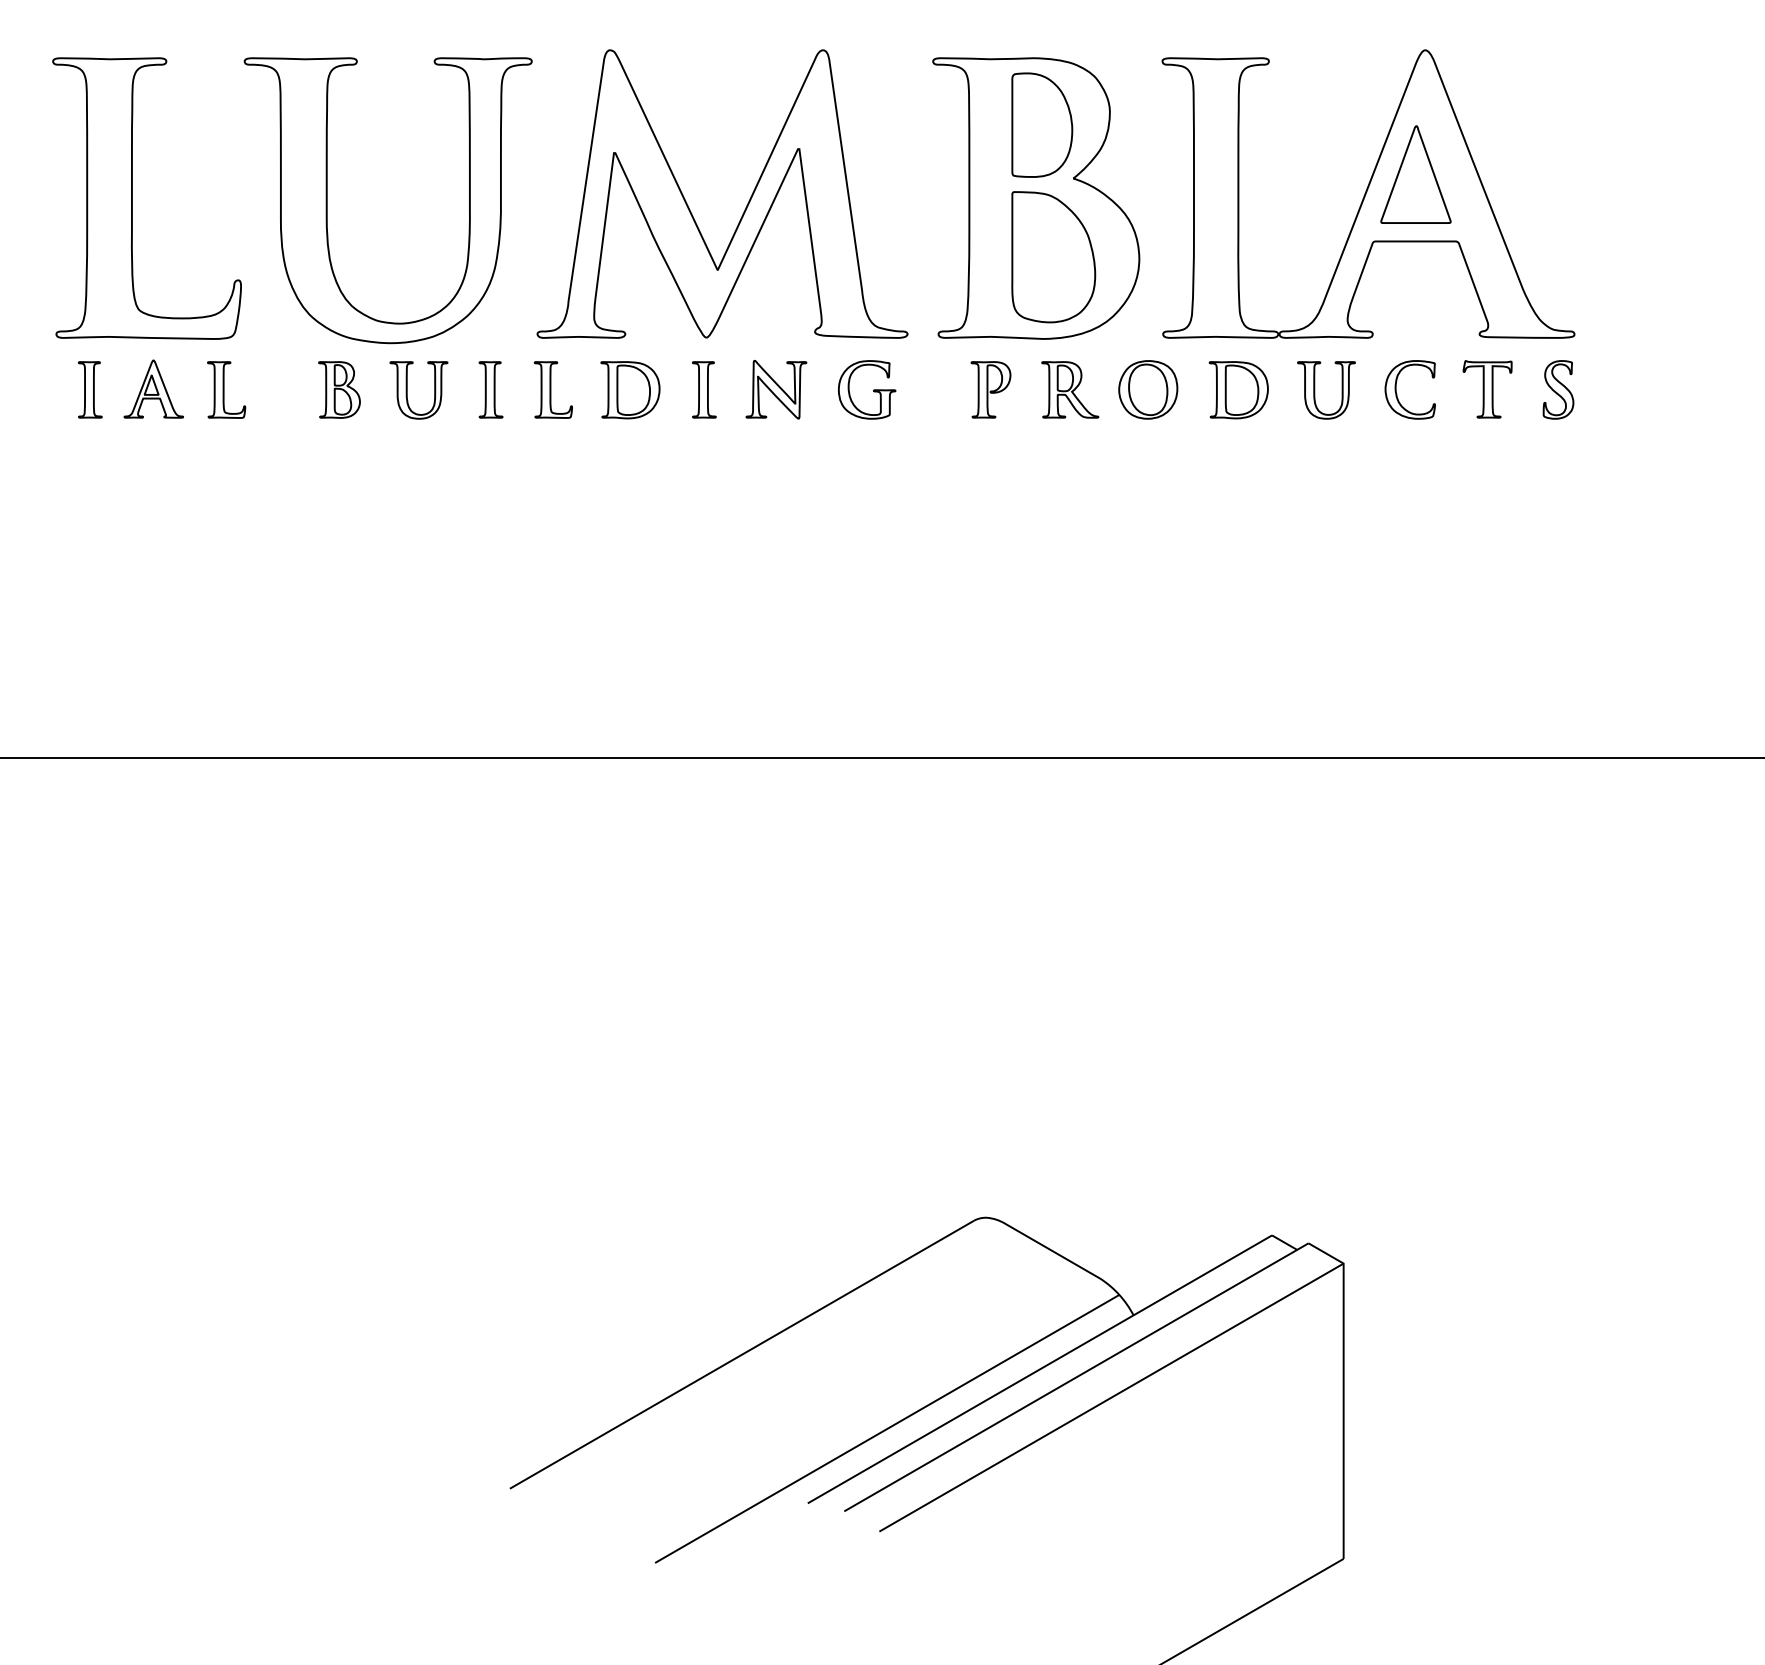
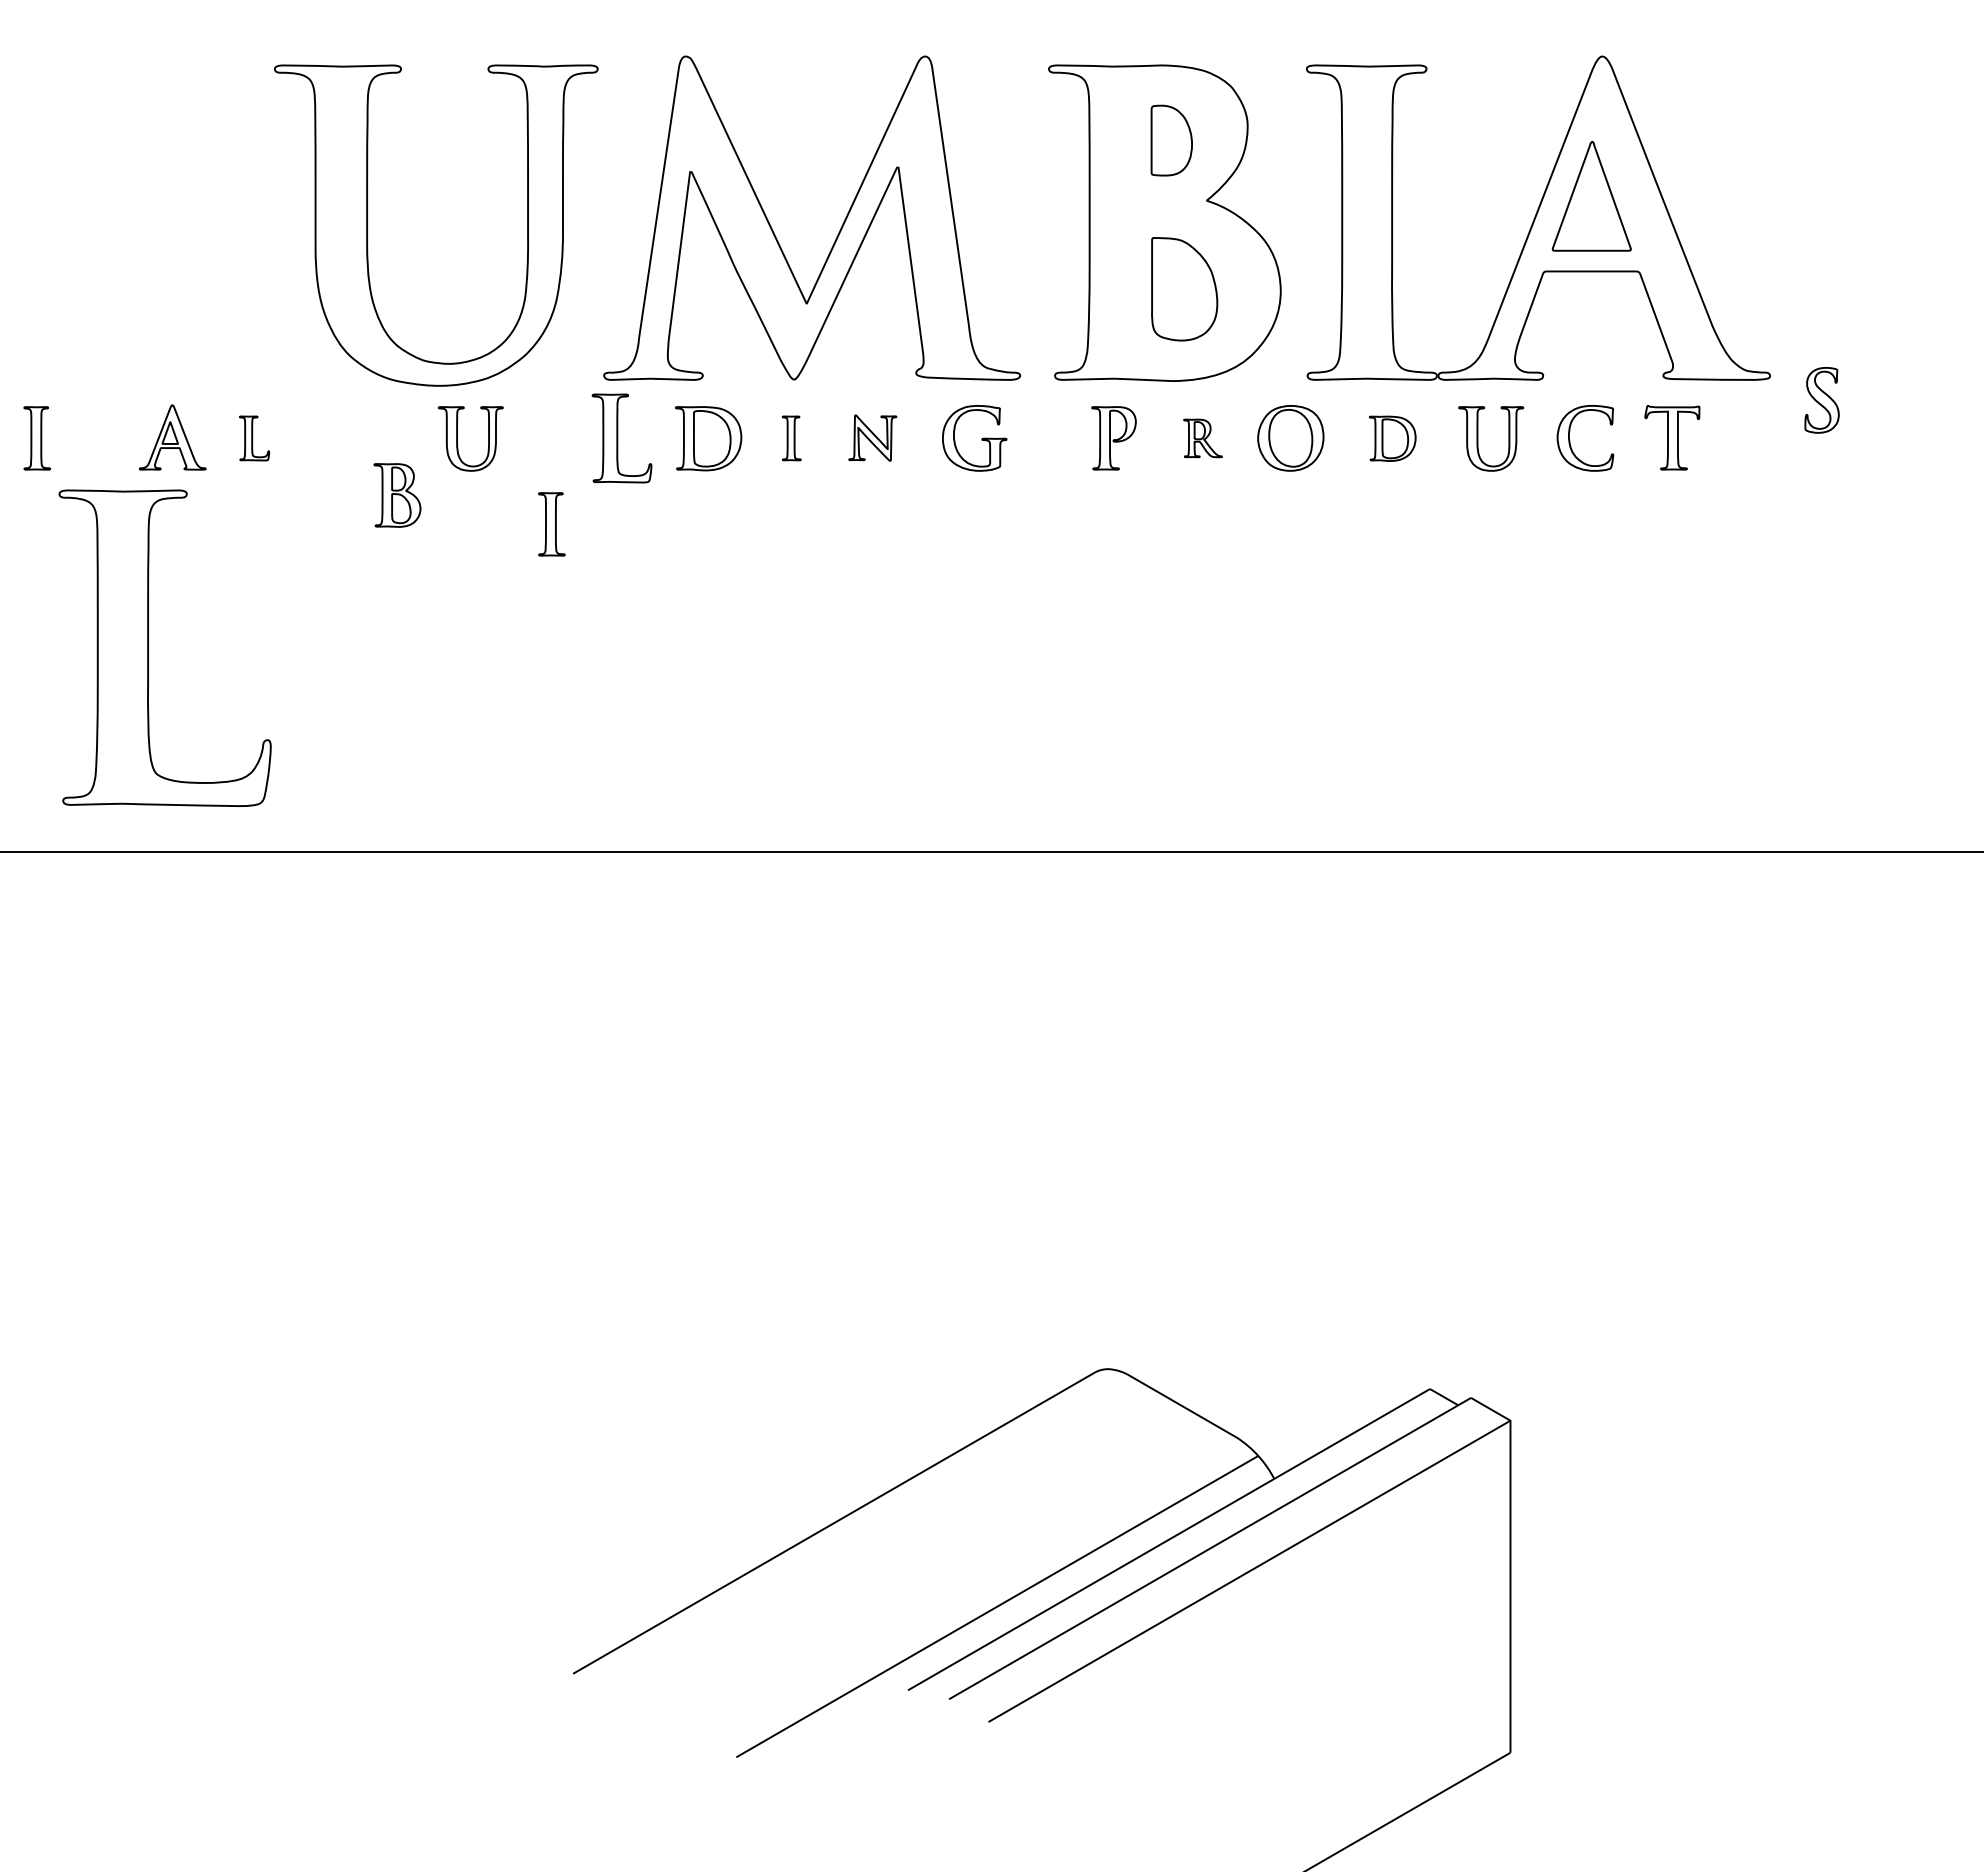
part: (1042, 124) -> (1171, 140), size x0.6
part: (132, 197) -> (148, 647), moved
part: (1053, 257) -> (1184, 289), size x0.7
part: (776, 389) -> (872, 437), size x0.7
part: (89, 390) -> (36, 438), moved
part: (226, 390) -> (254, 438), size x0.7
part: (339, 390) -> (397, 495), moved
part: (490, 390) -> (551, 524), moved
part: (552, 390) -> (621, 438), size x1.4
part: (704, 390) -> (791, 438), size x0.7
part: (1069, 390) -> (1202, 438), size x0.6
part: (1238, 390) -> (1392, 438), size x0.7
part: (1557, 390) -> (1821, 400), moved

